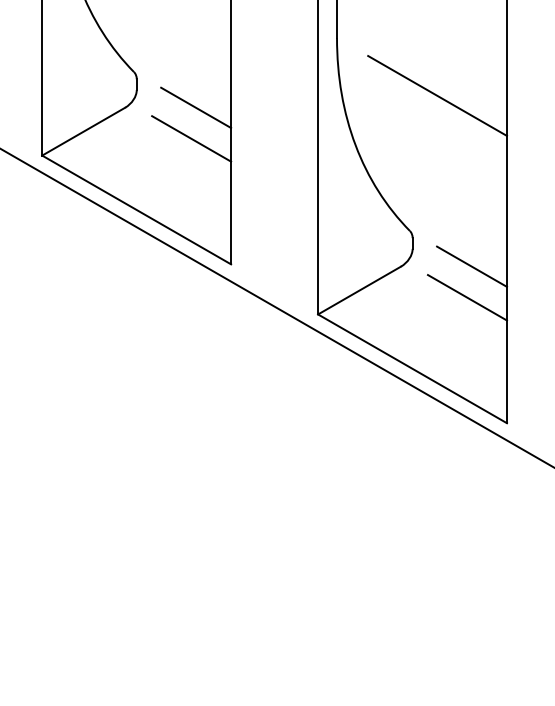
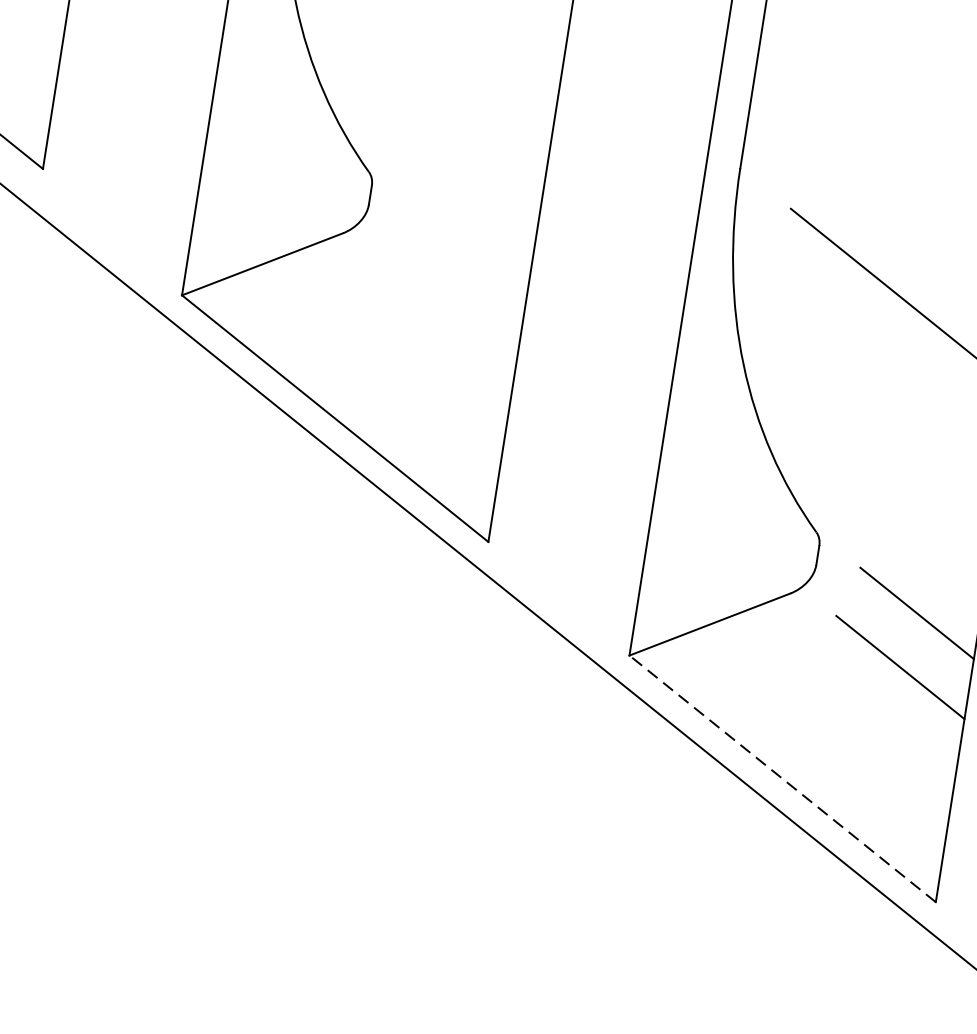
line: (196, 107) -> (470, 252), removed
line: (191, 138) -> (452, 306), removed
line: (412, 368) -> (782, 778), solid -> dashed

